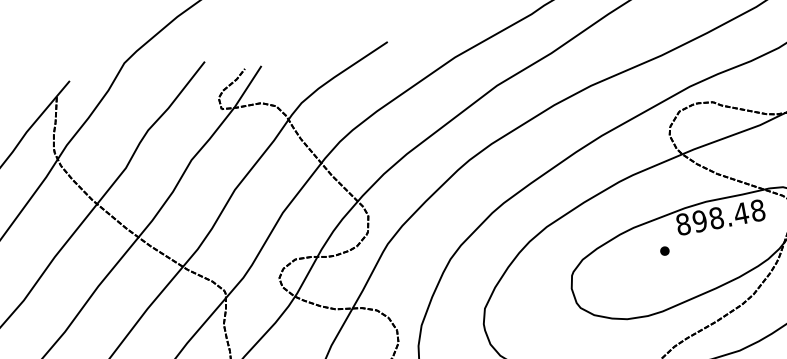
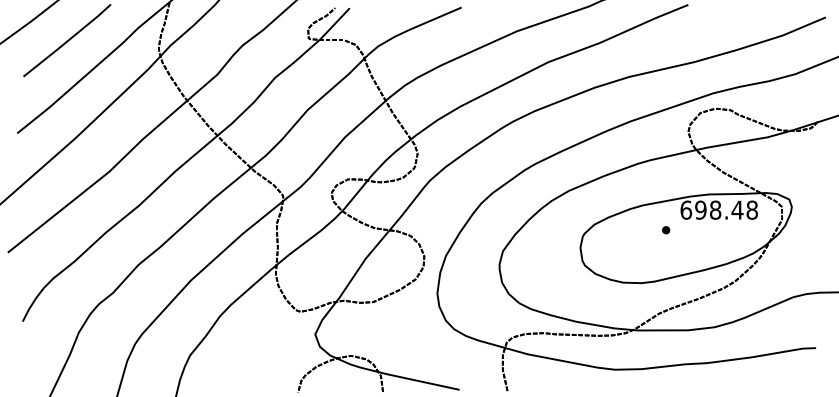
text: (683, 223) -> (686, 209), 898.48 -> 698.48

